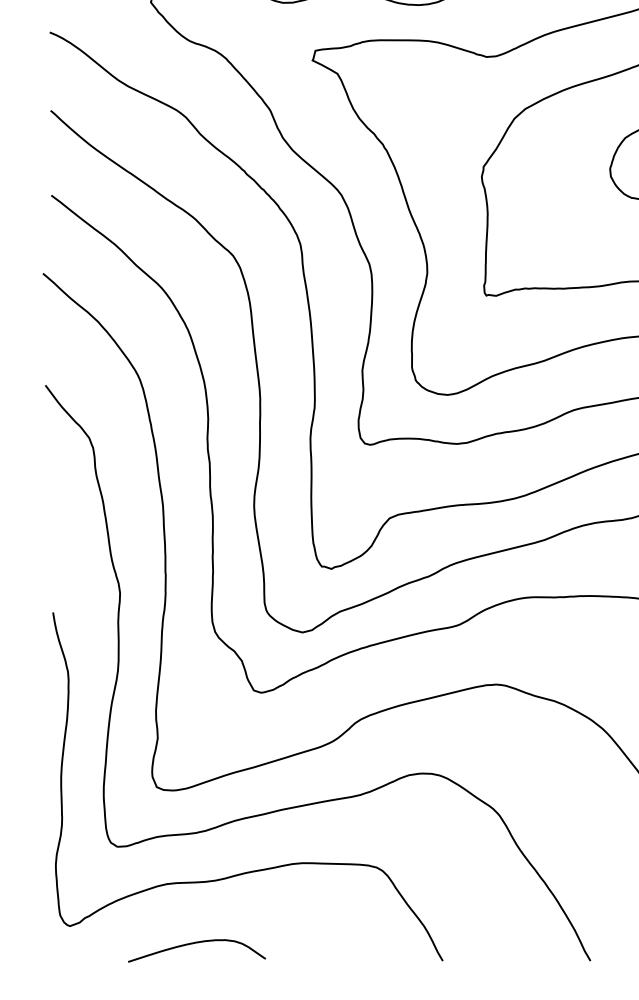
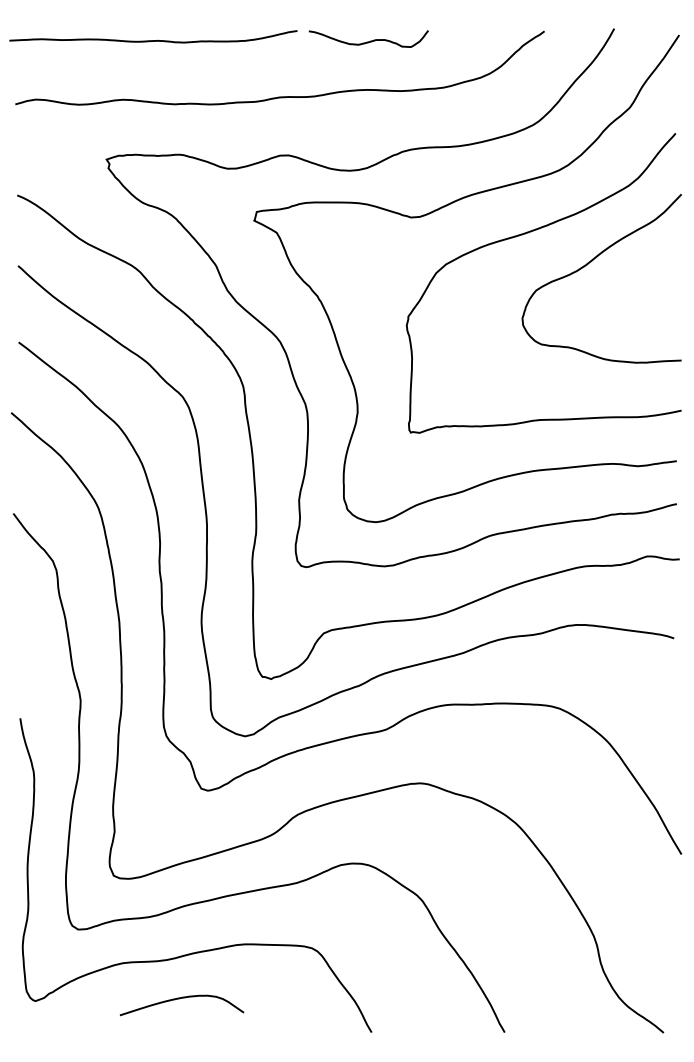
curve: (194, 944) -> (179, 999), moved

